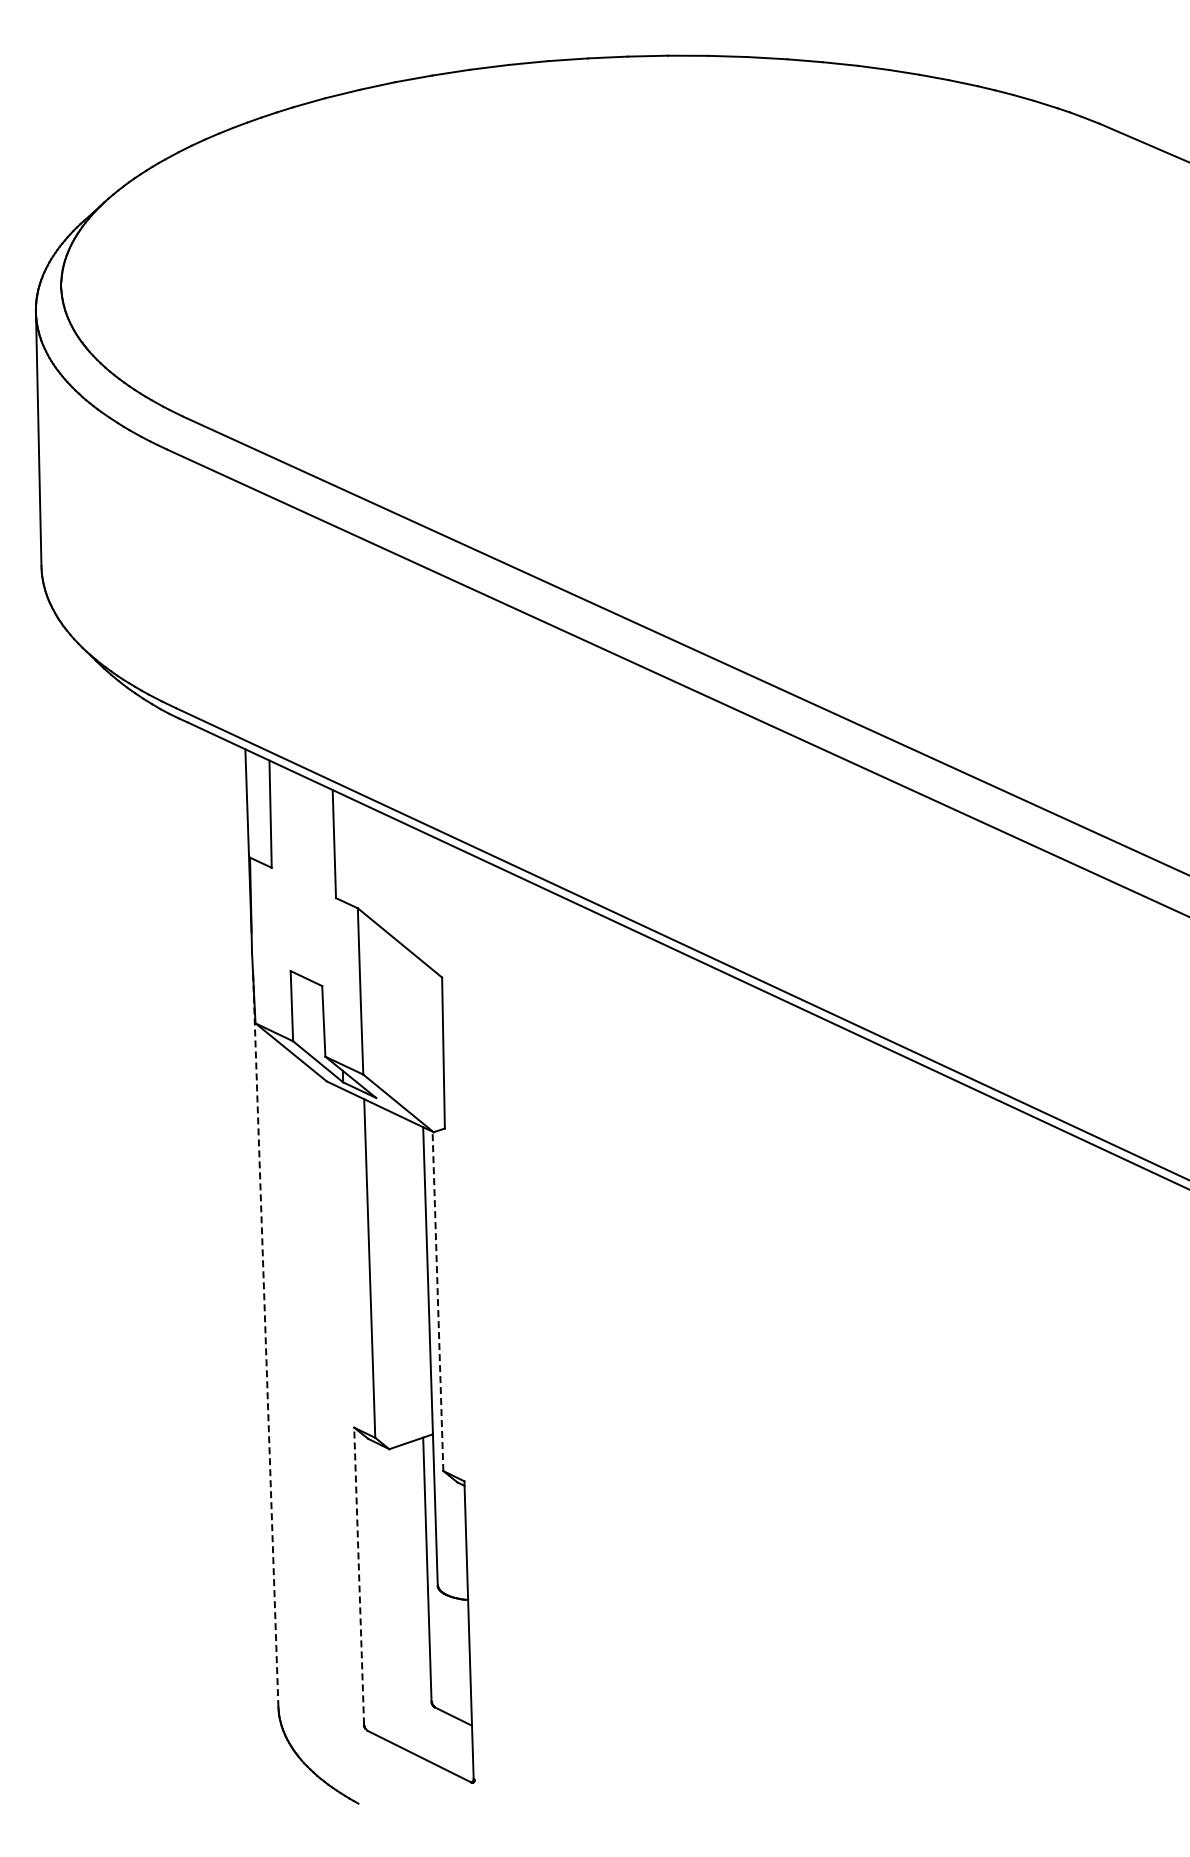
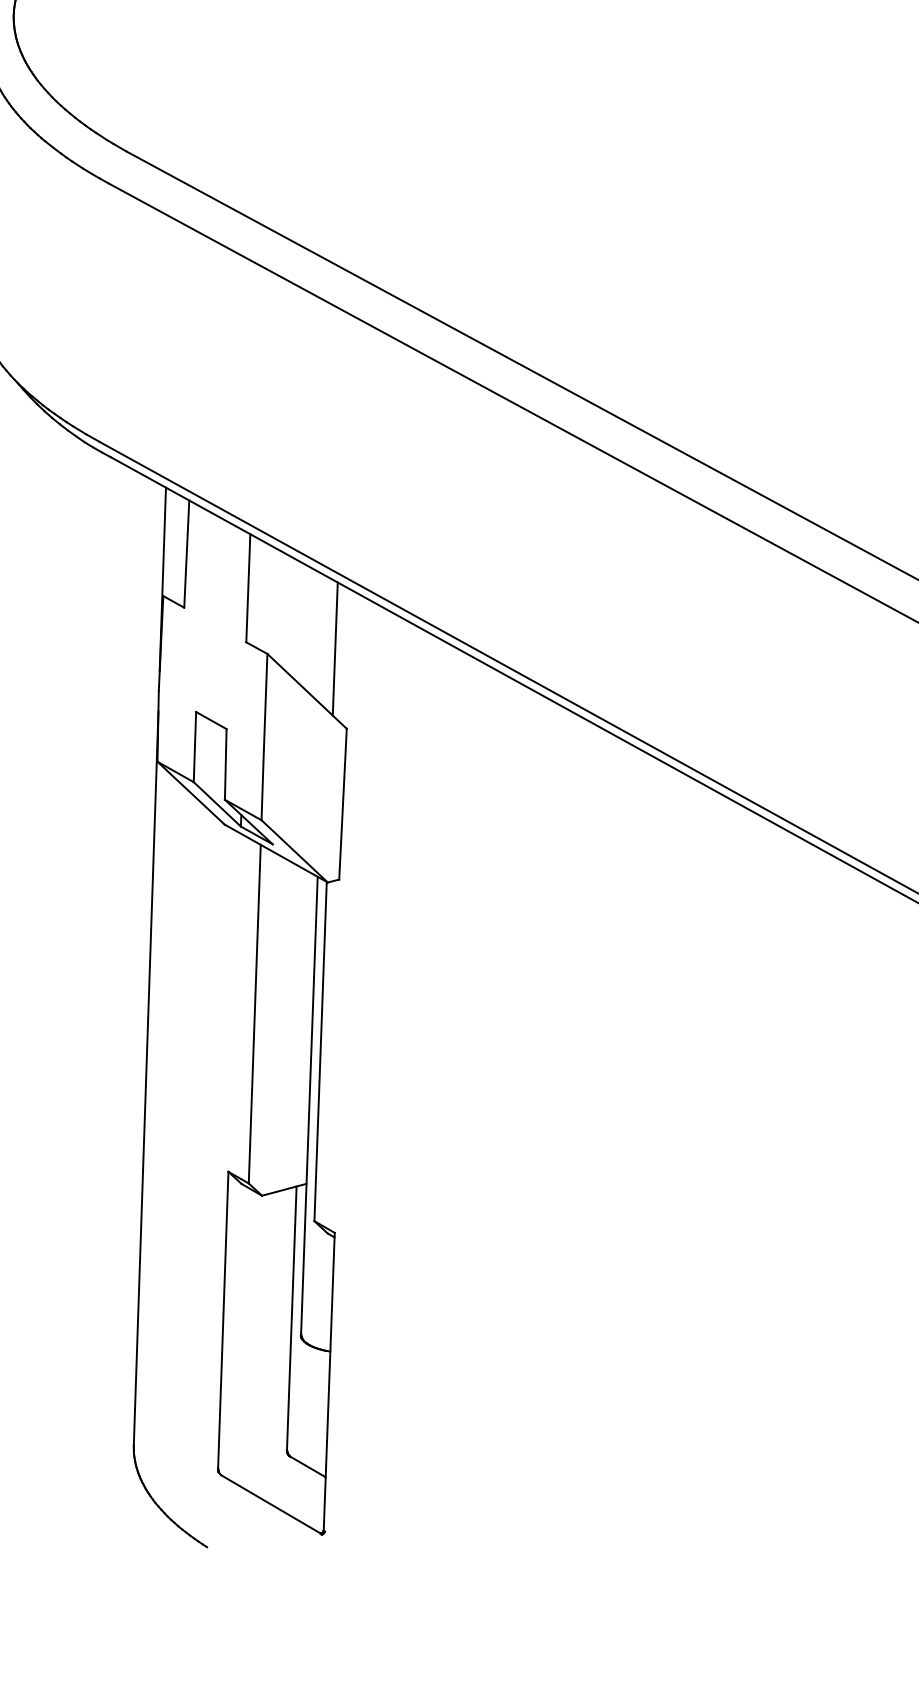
line: (425, 898) -> (335, 648), added
line: (437, 1301) -> (320, 1051), dashed -> solid
line: (265, 1339) -> (145, 1077), dashed -> solid
line: (359, 1575) -> (223, 1319), dashed -> solid

